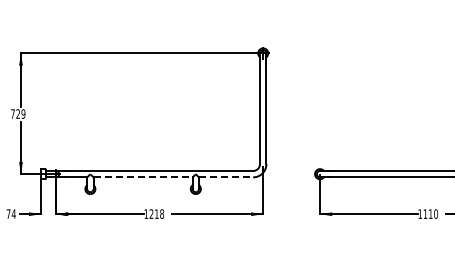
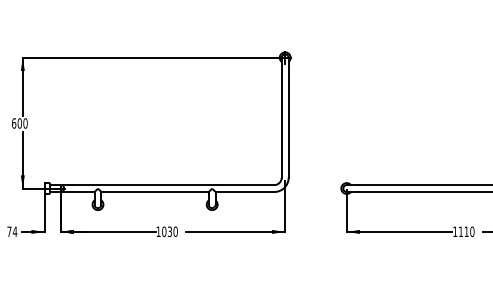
text: (18, 113) -> (20, 122), 729 -> 600
line: (143, 177) -> (155, 192), dashed -> solid
line: (226, 177) -> (245, 192), dashed -> solid
text: (156, 213) -> (169, 231), 1218 -> 1030

